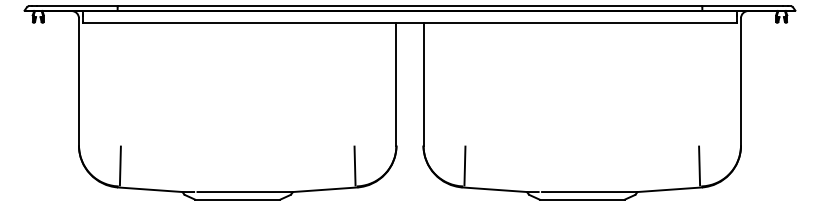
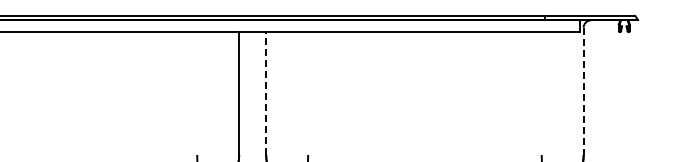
line: (741, 81) -> (584, 90), solid -> dashed
line: (423, 83) -> (266, 92), solid -> dashed

